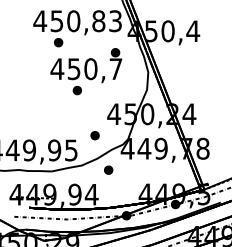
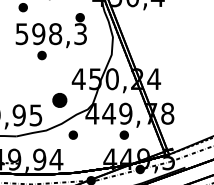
text: (86, 69) -> (51, 34), 450,7 -> 598,3
part: (94, 135) -> (59, 100), size x1.6
part: (159, 169) -> (124, 134), added

